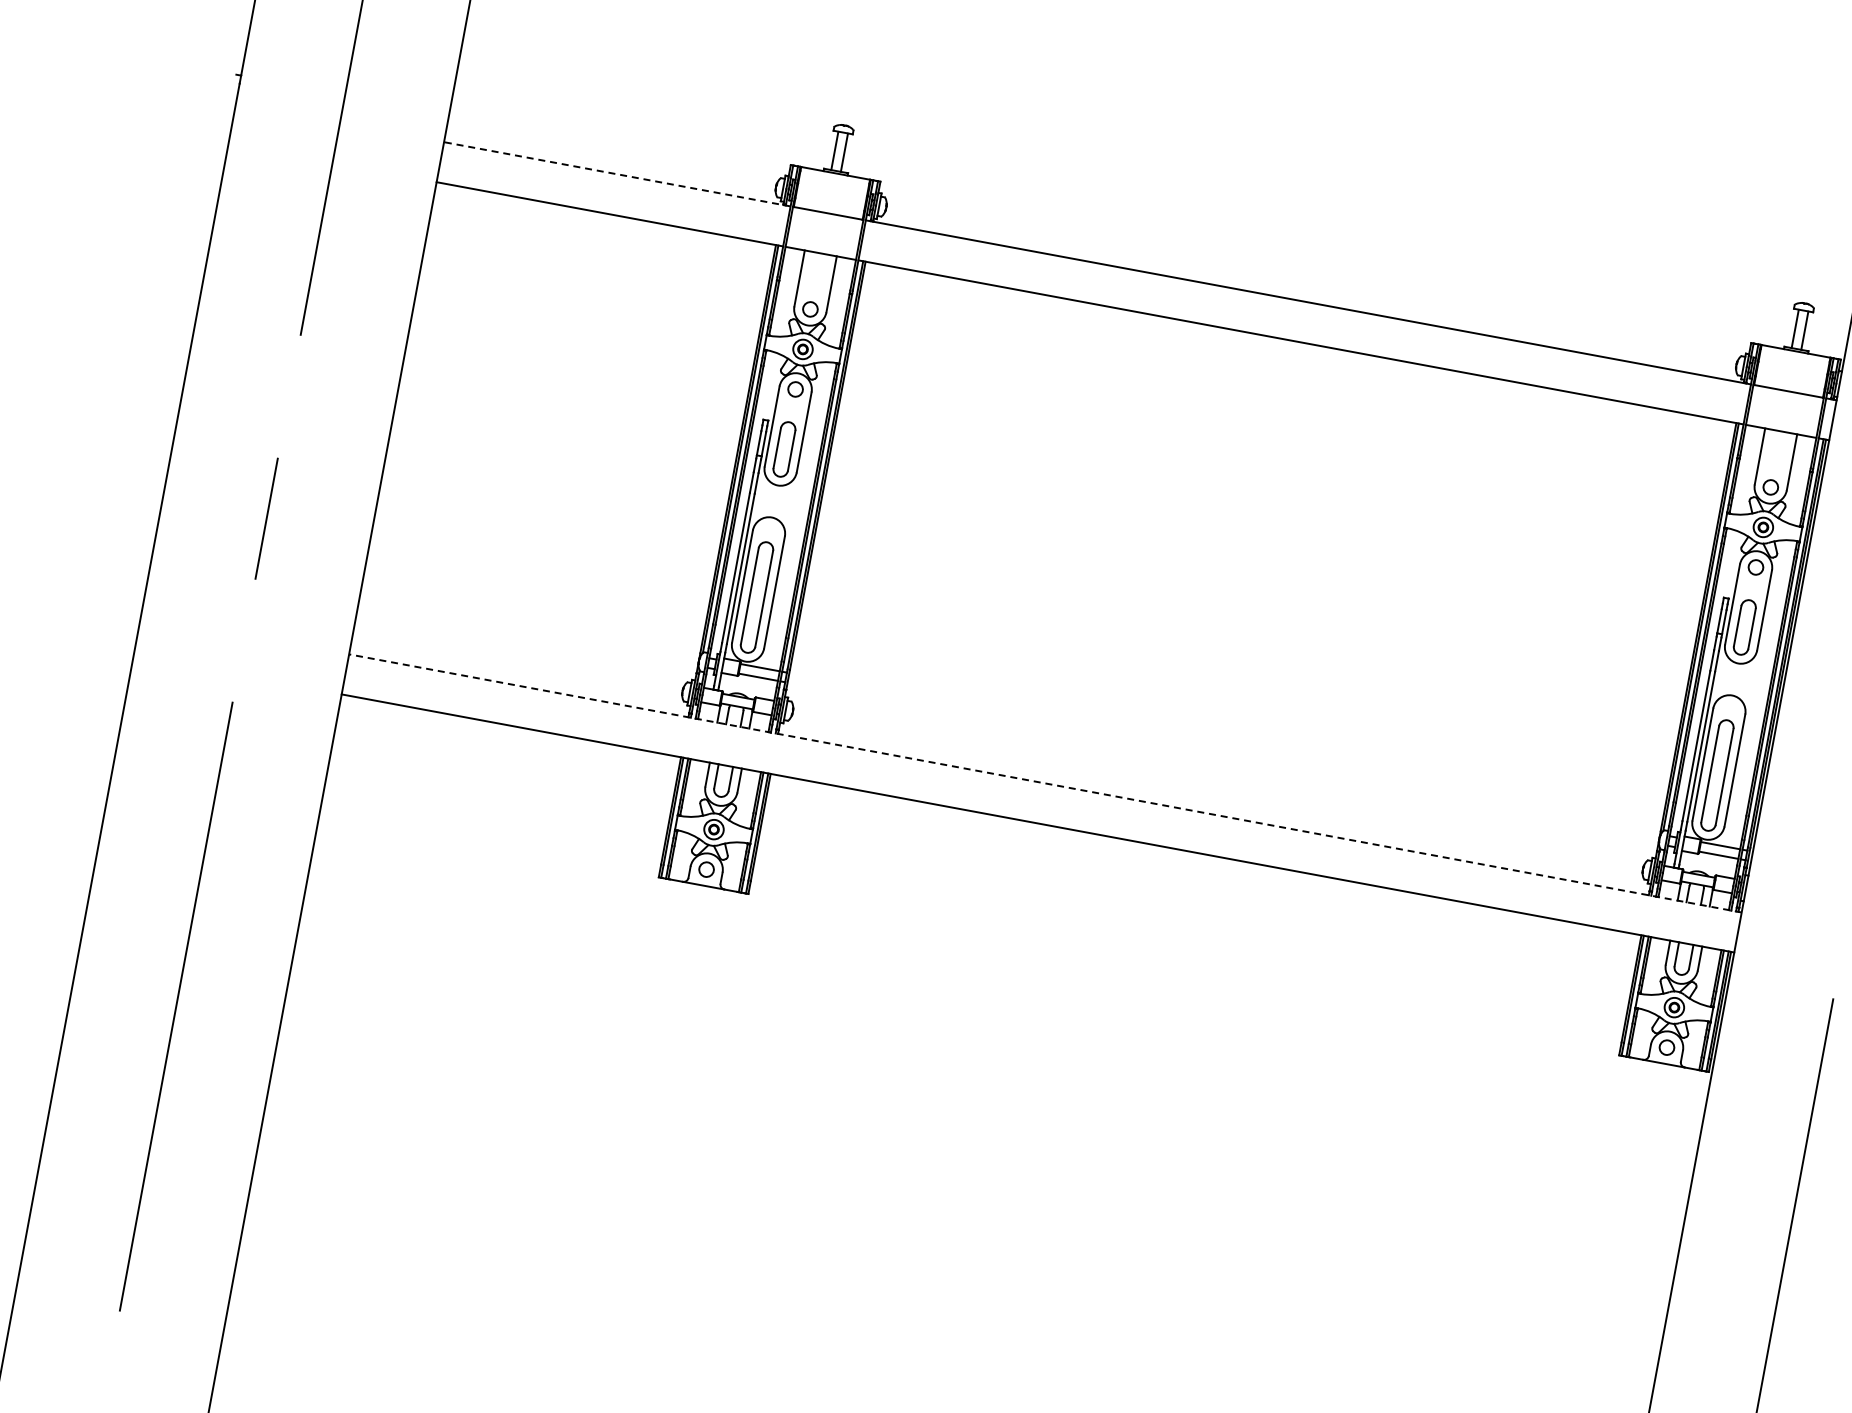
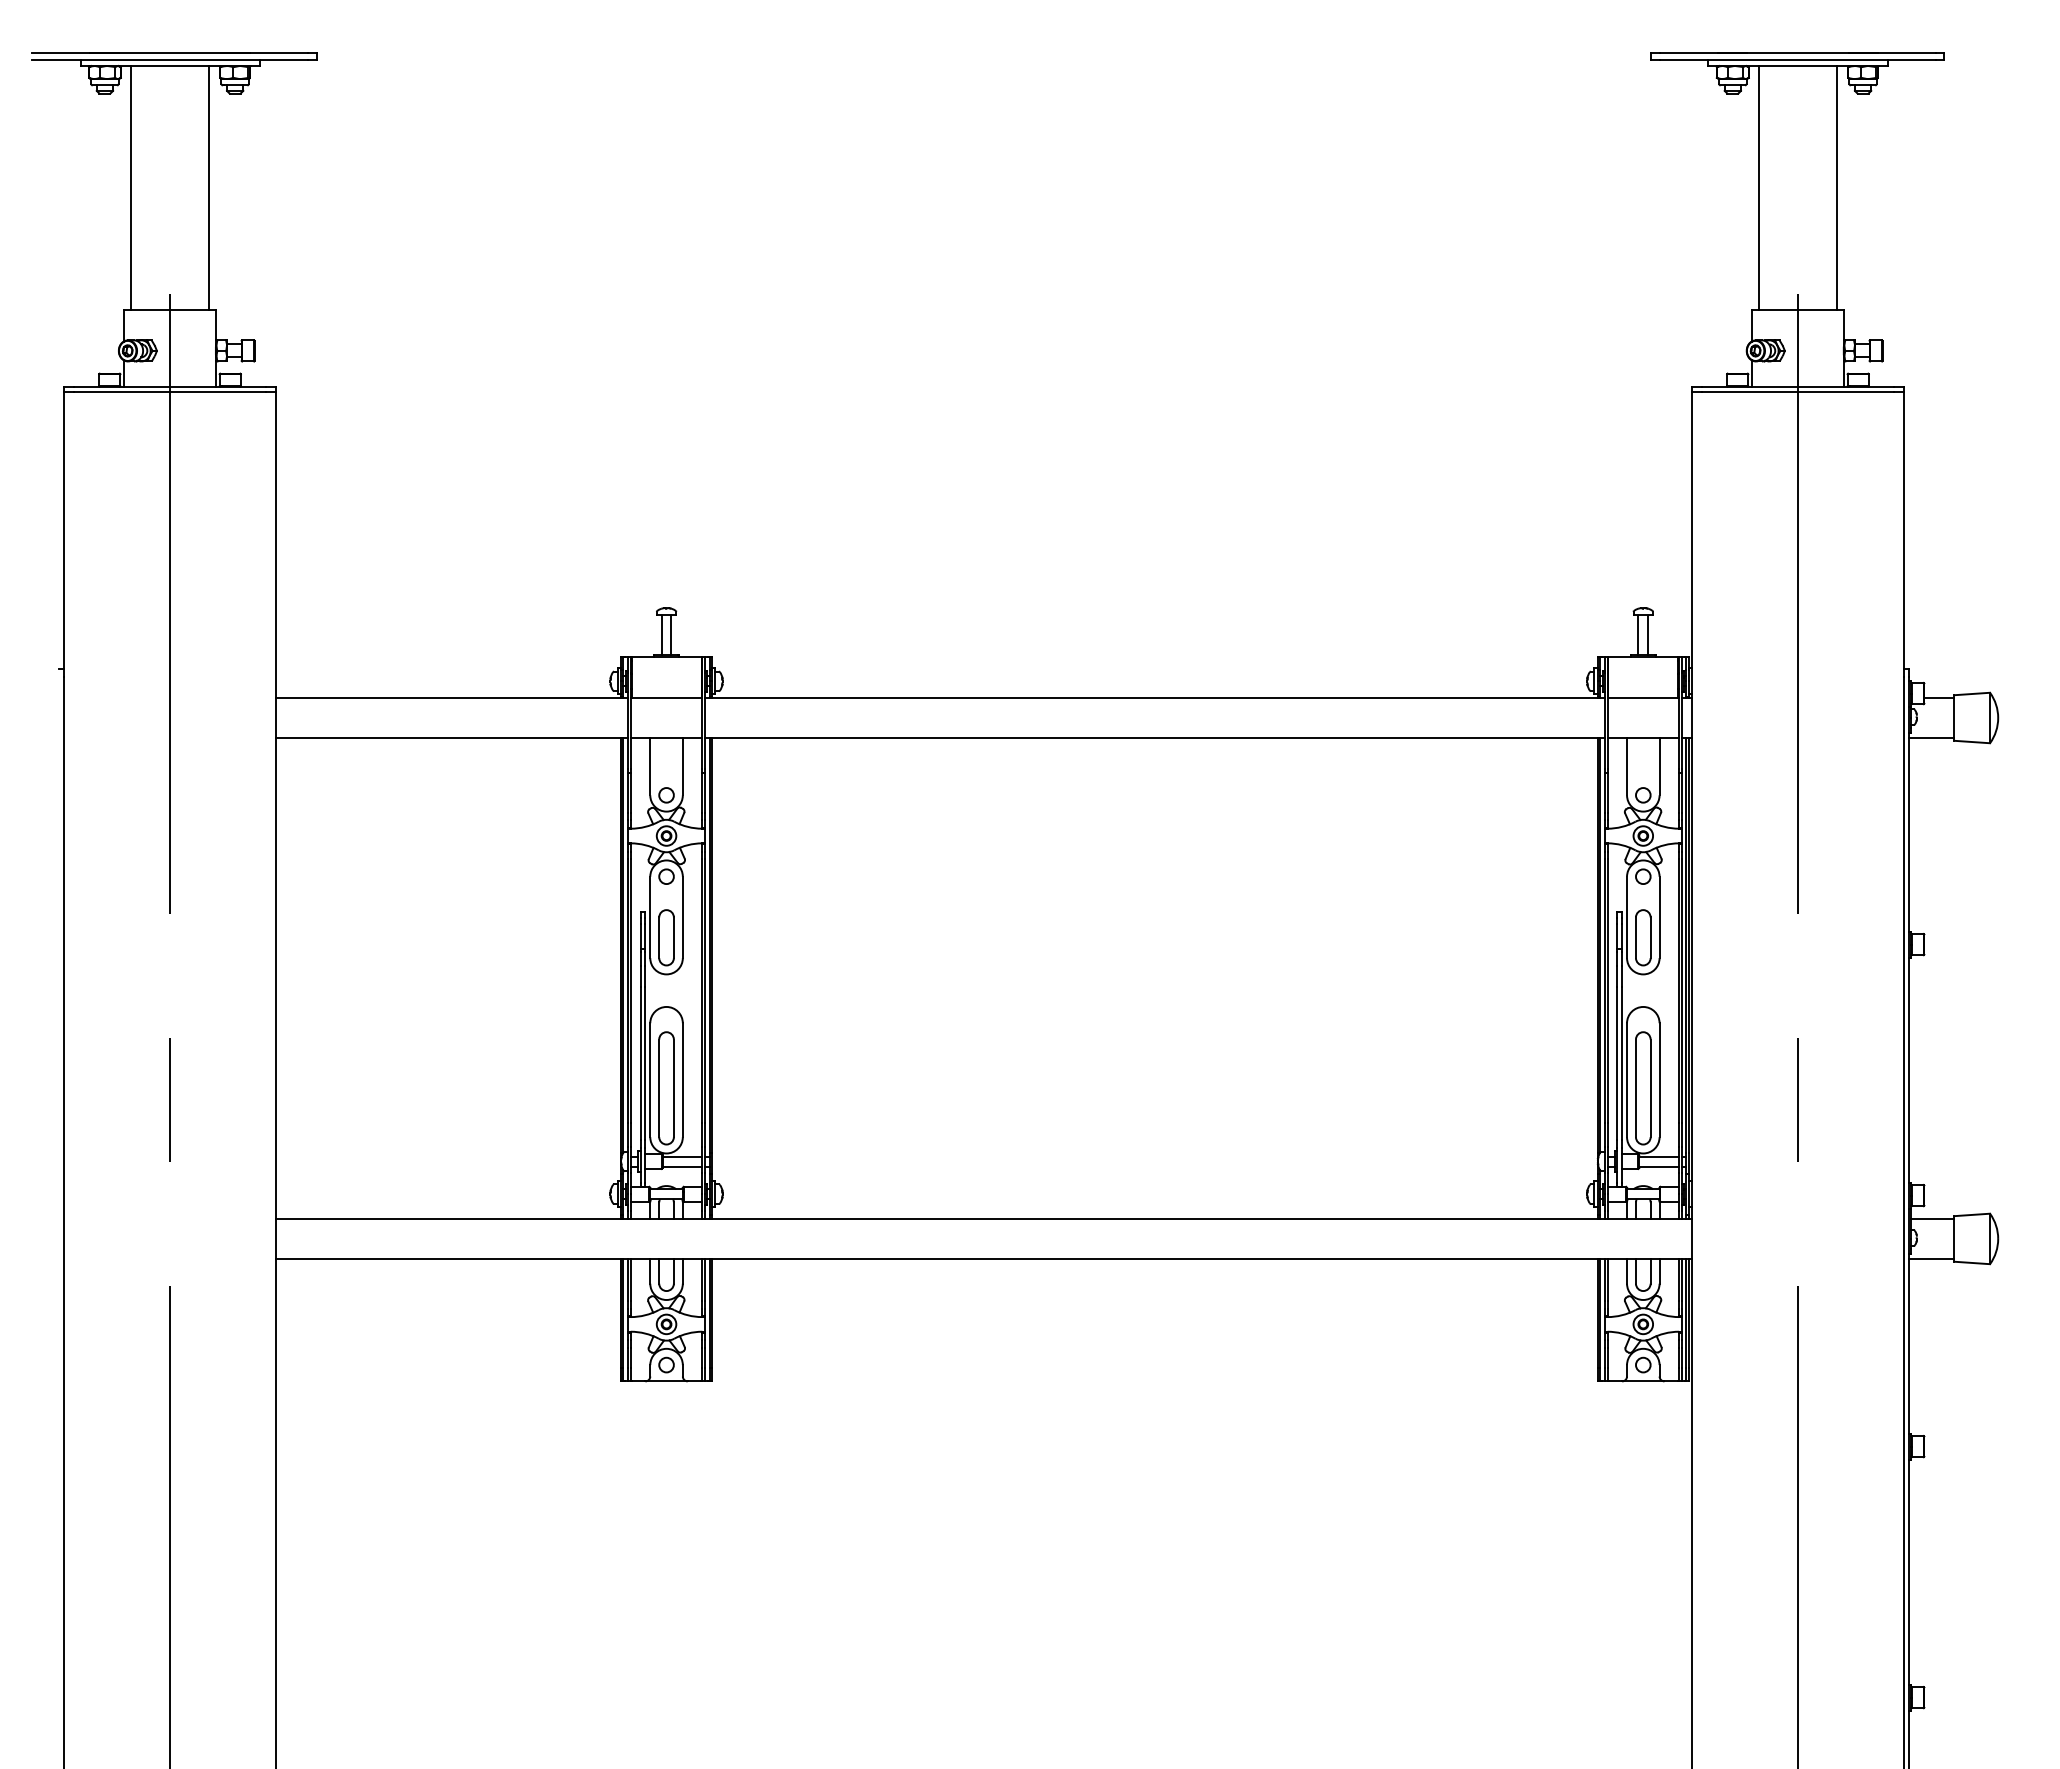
line: (616, 174) -> (451, 697), dashed -> solid
line: (1044, 783) -> (983, 1218), dashed -> solid

